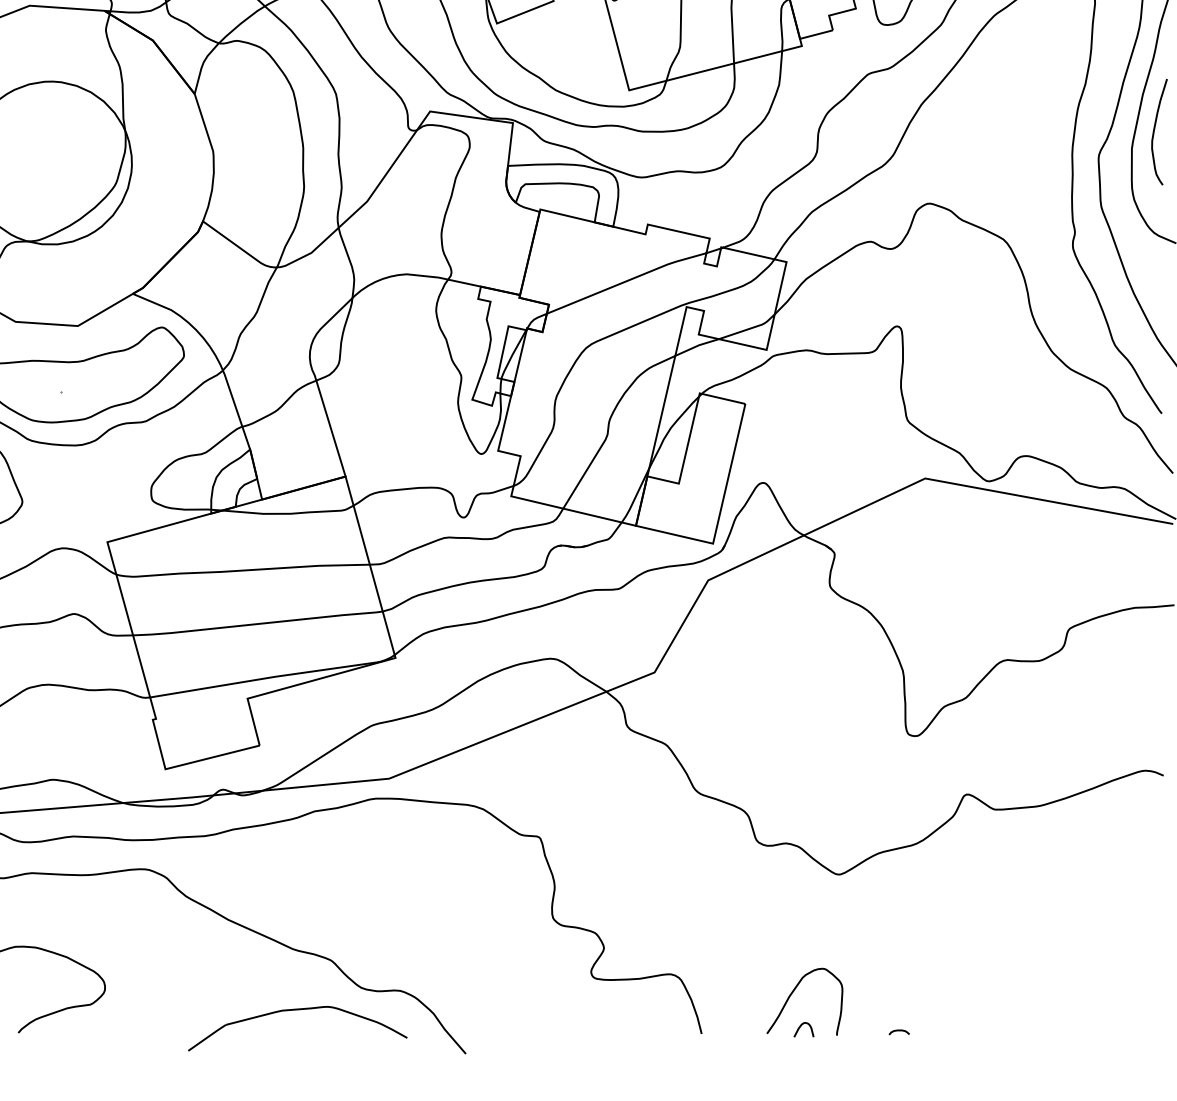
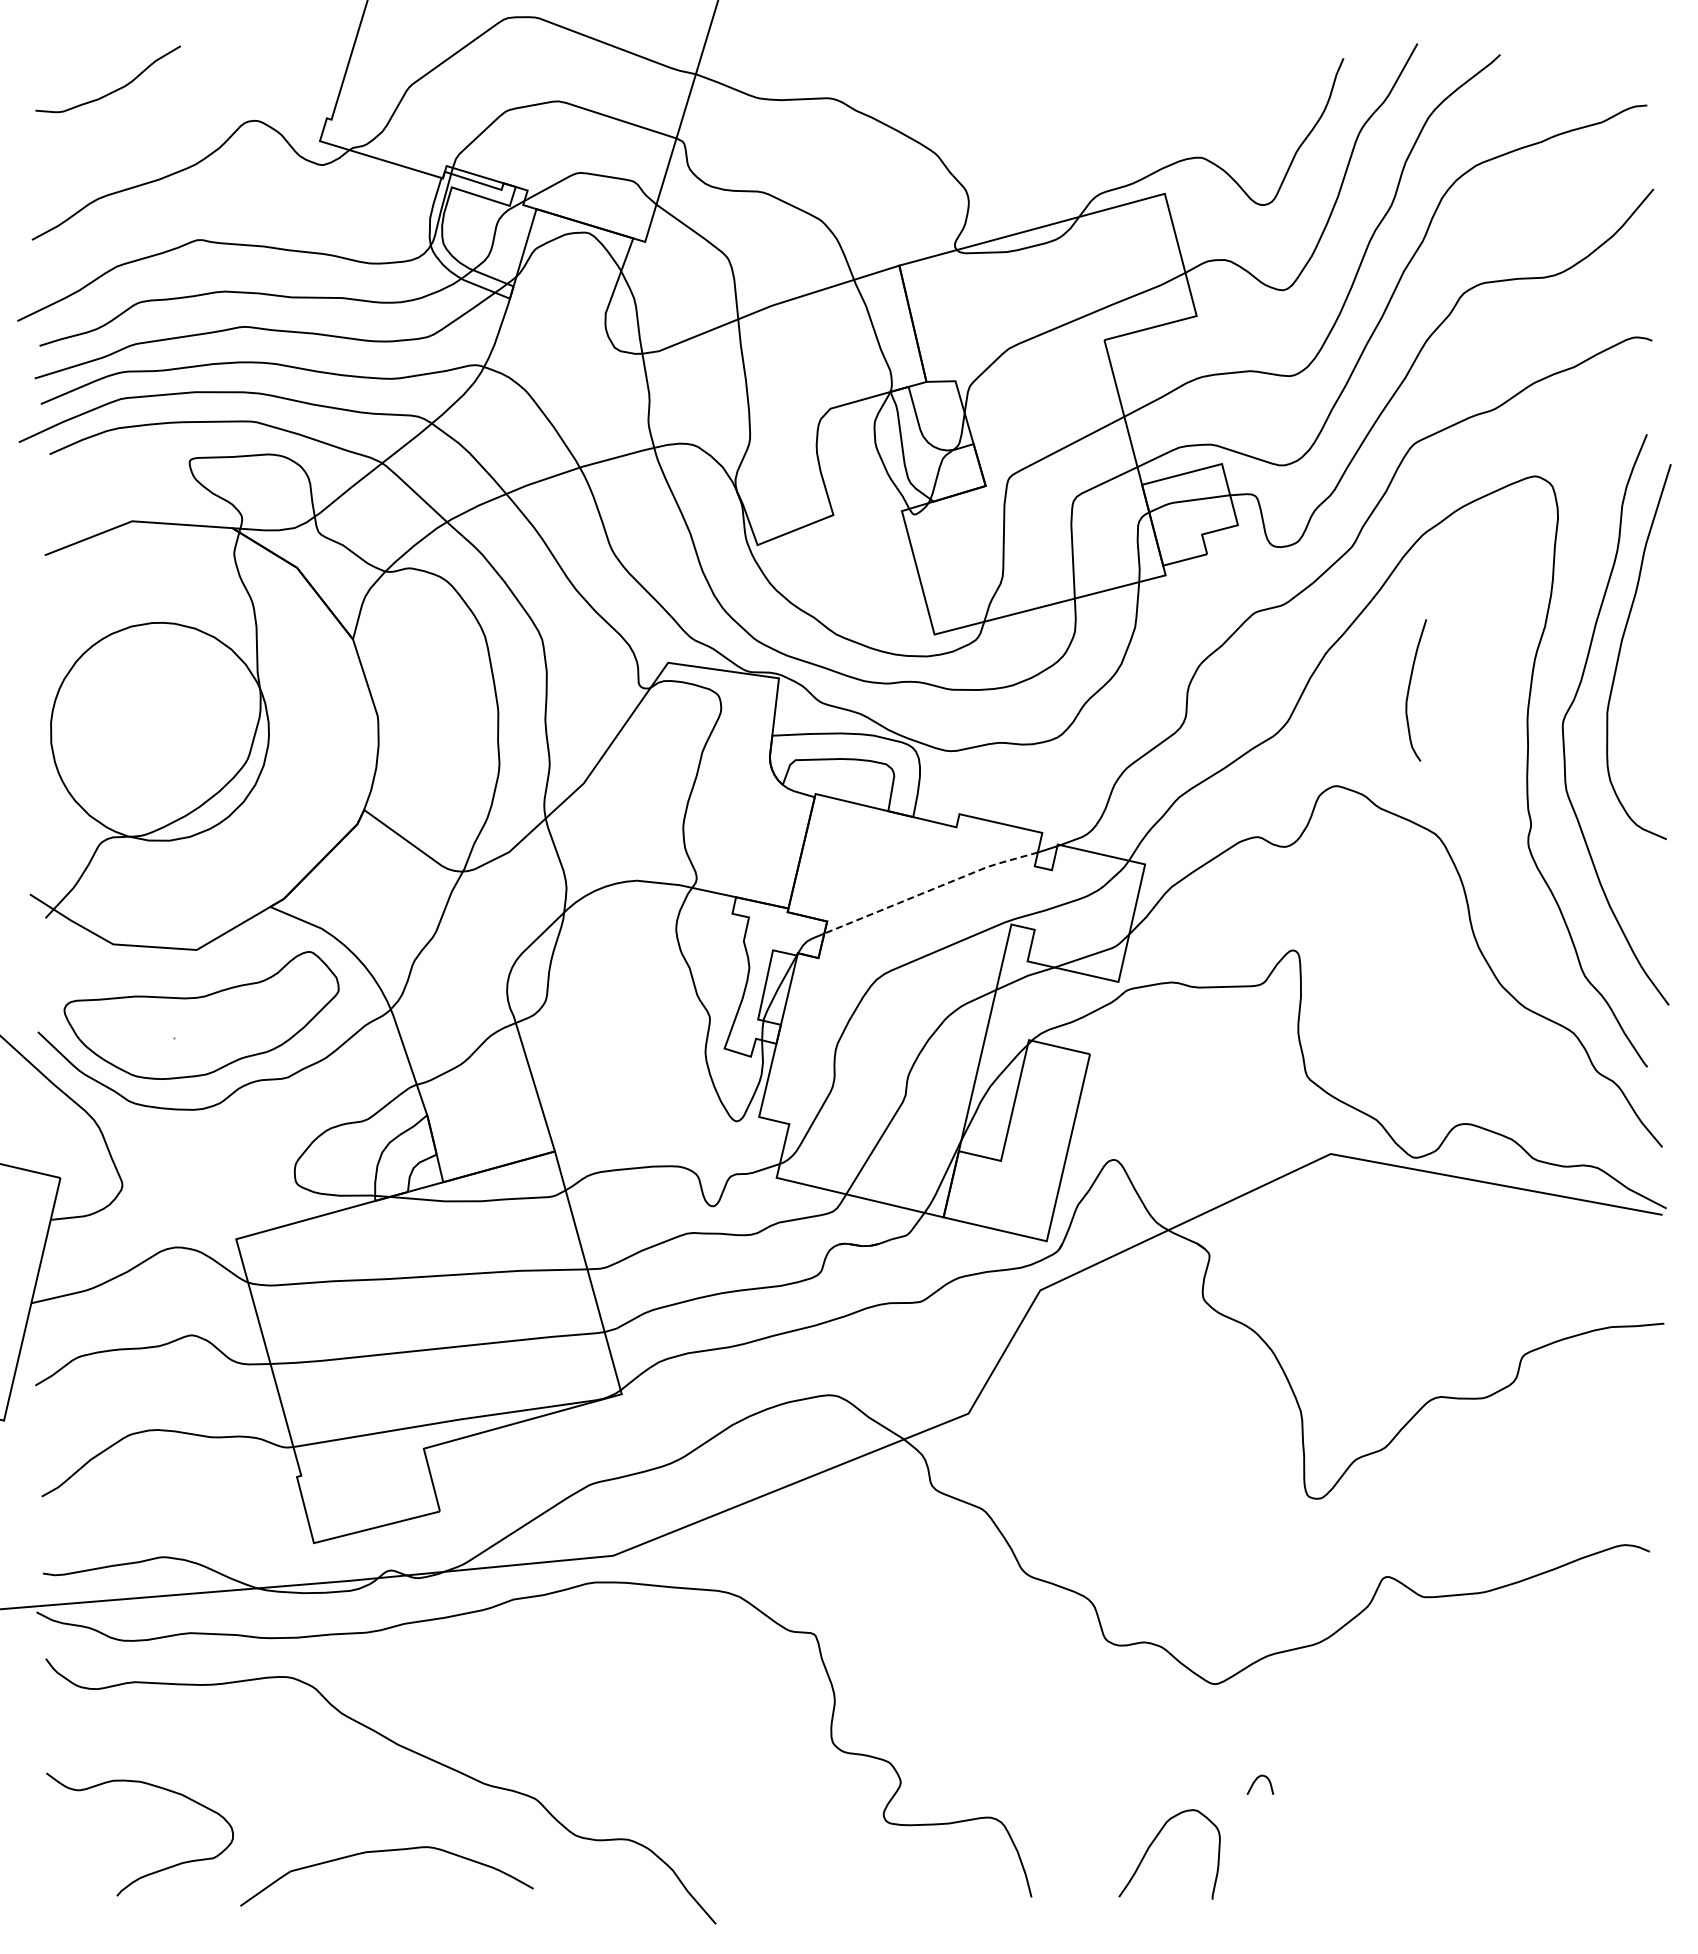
curve: (1154, 132) -> (1409, 690), moved
line: (626, 280) -> (931, 889), solid -> dashed
part: (297, 1010) -> (386, 1851), moved
curve: (800, 1028) -> (1255, 1782), moved
curve: (899, 1031) -> (1296, 1893), removed

